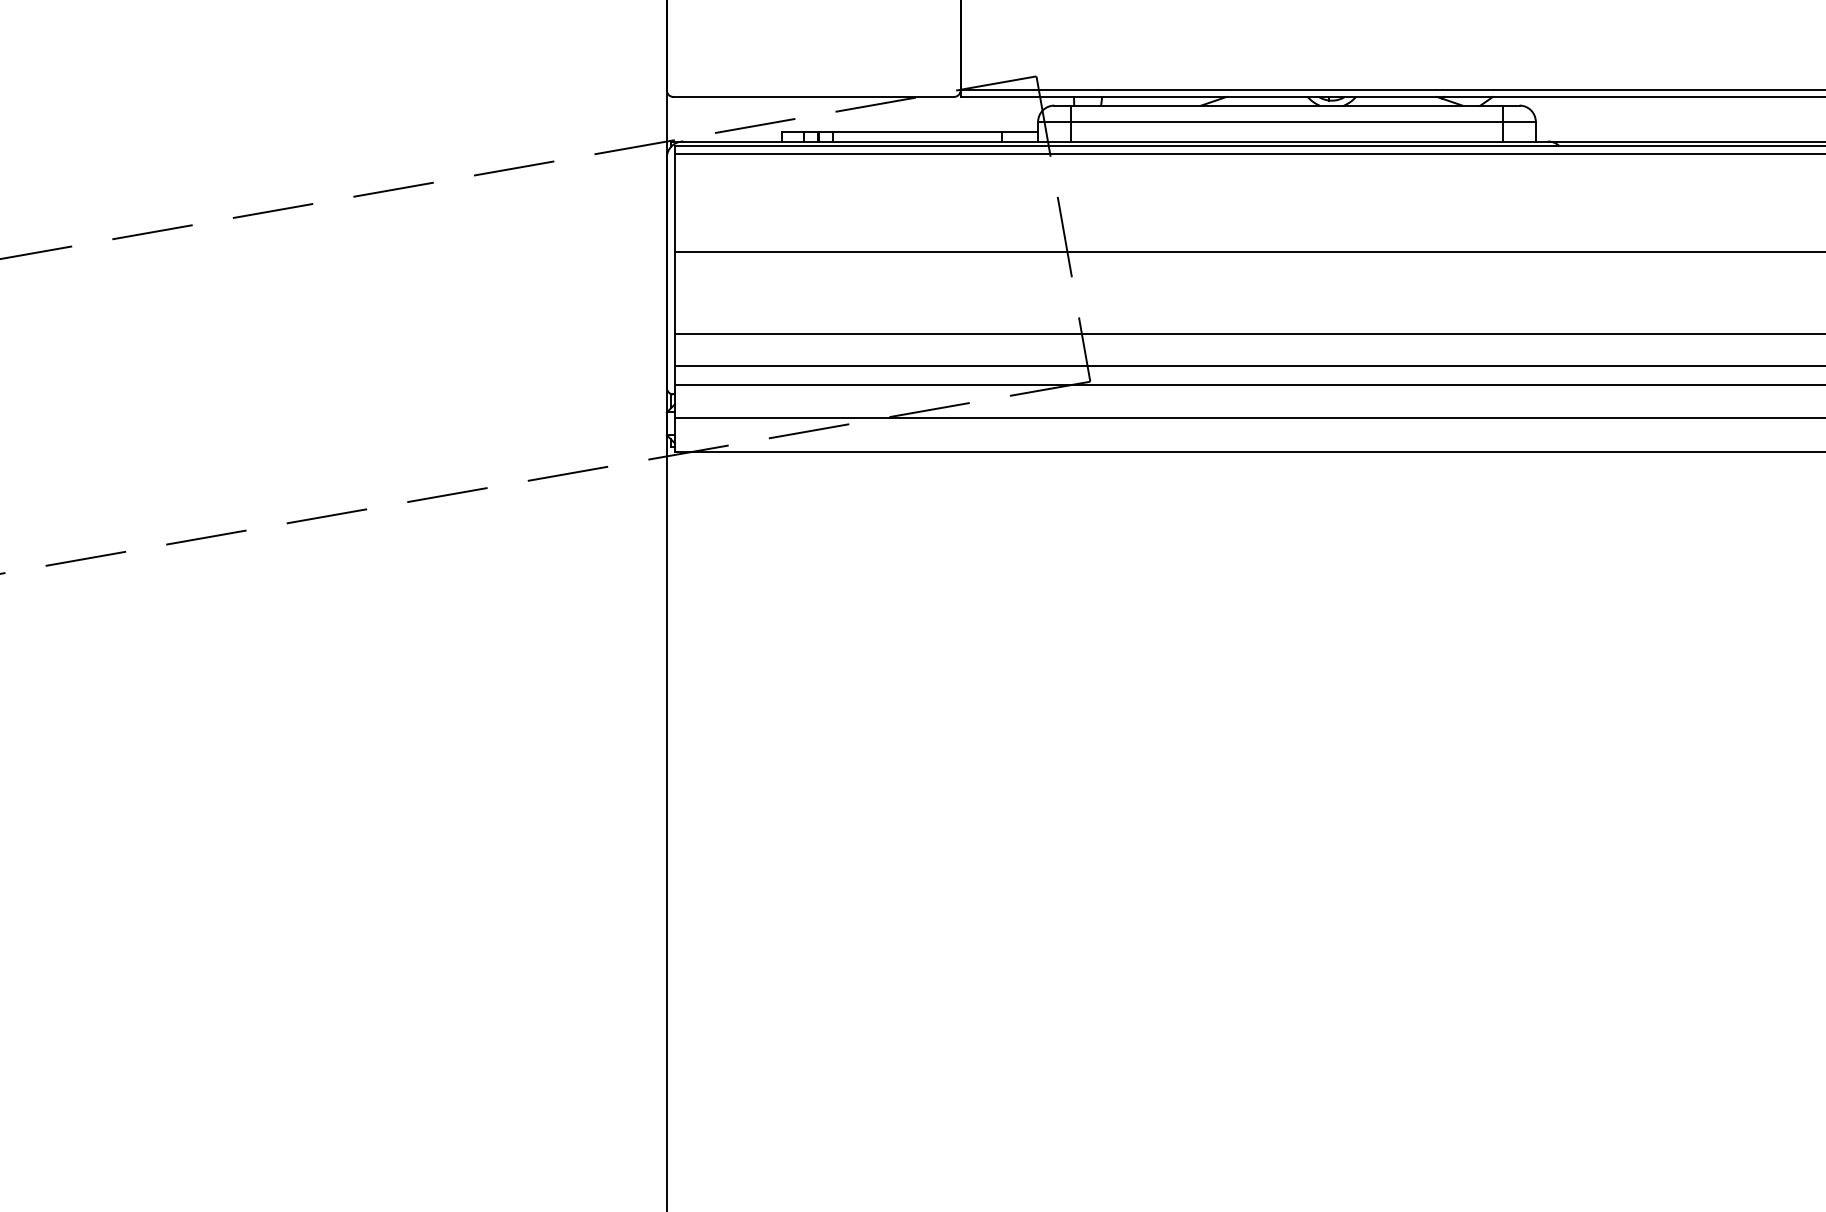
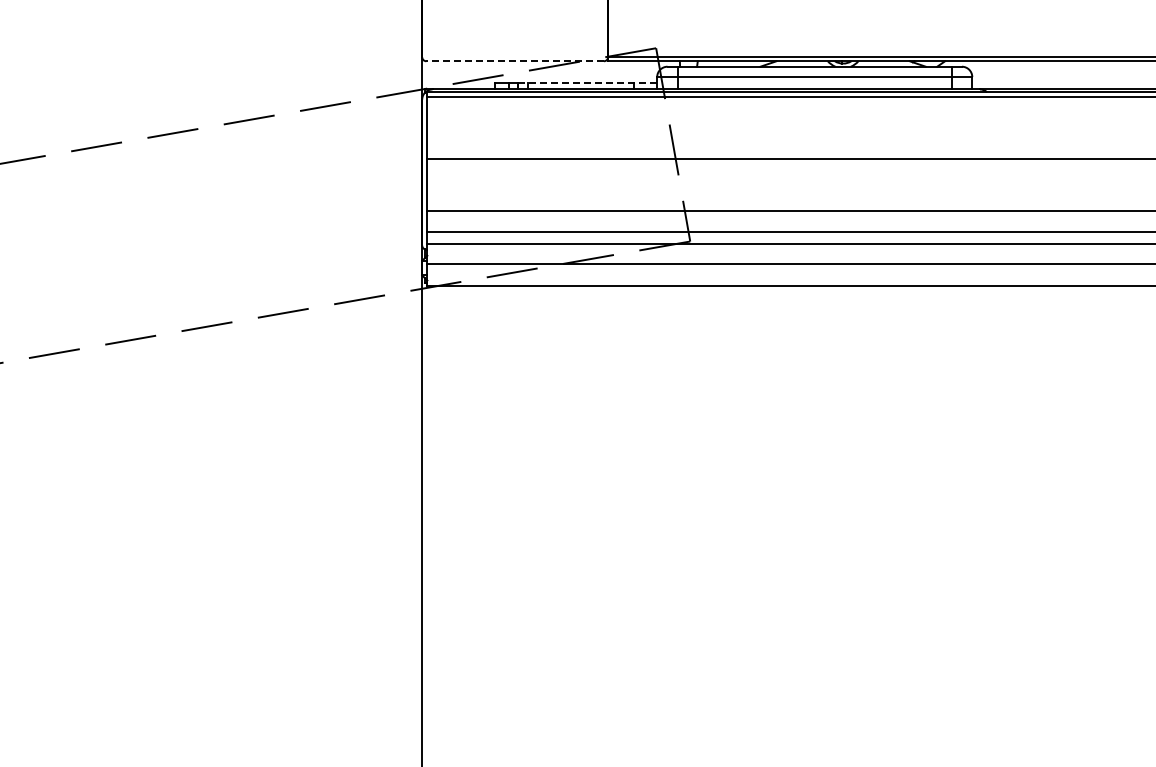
line: (814, 97) -> (515, 61), solid -> dashed
line: (928, 132) -> (587, 83), solid -> dashed

